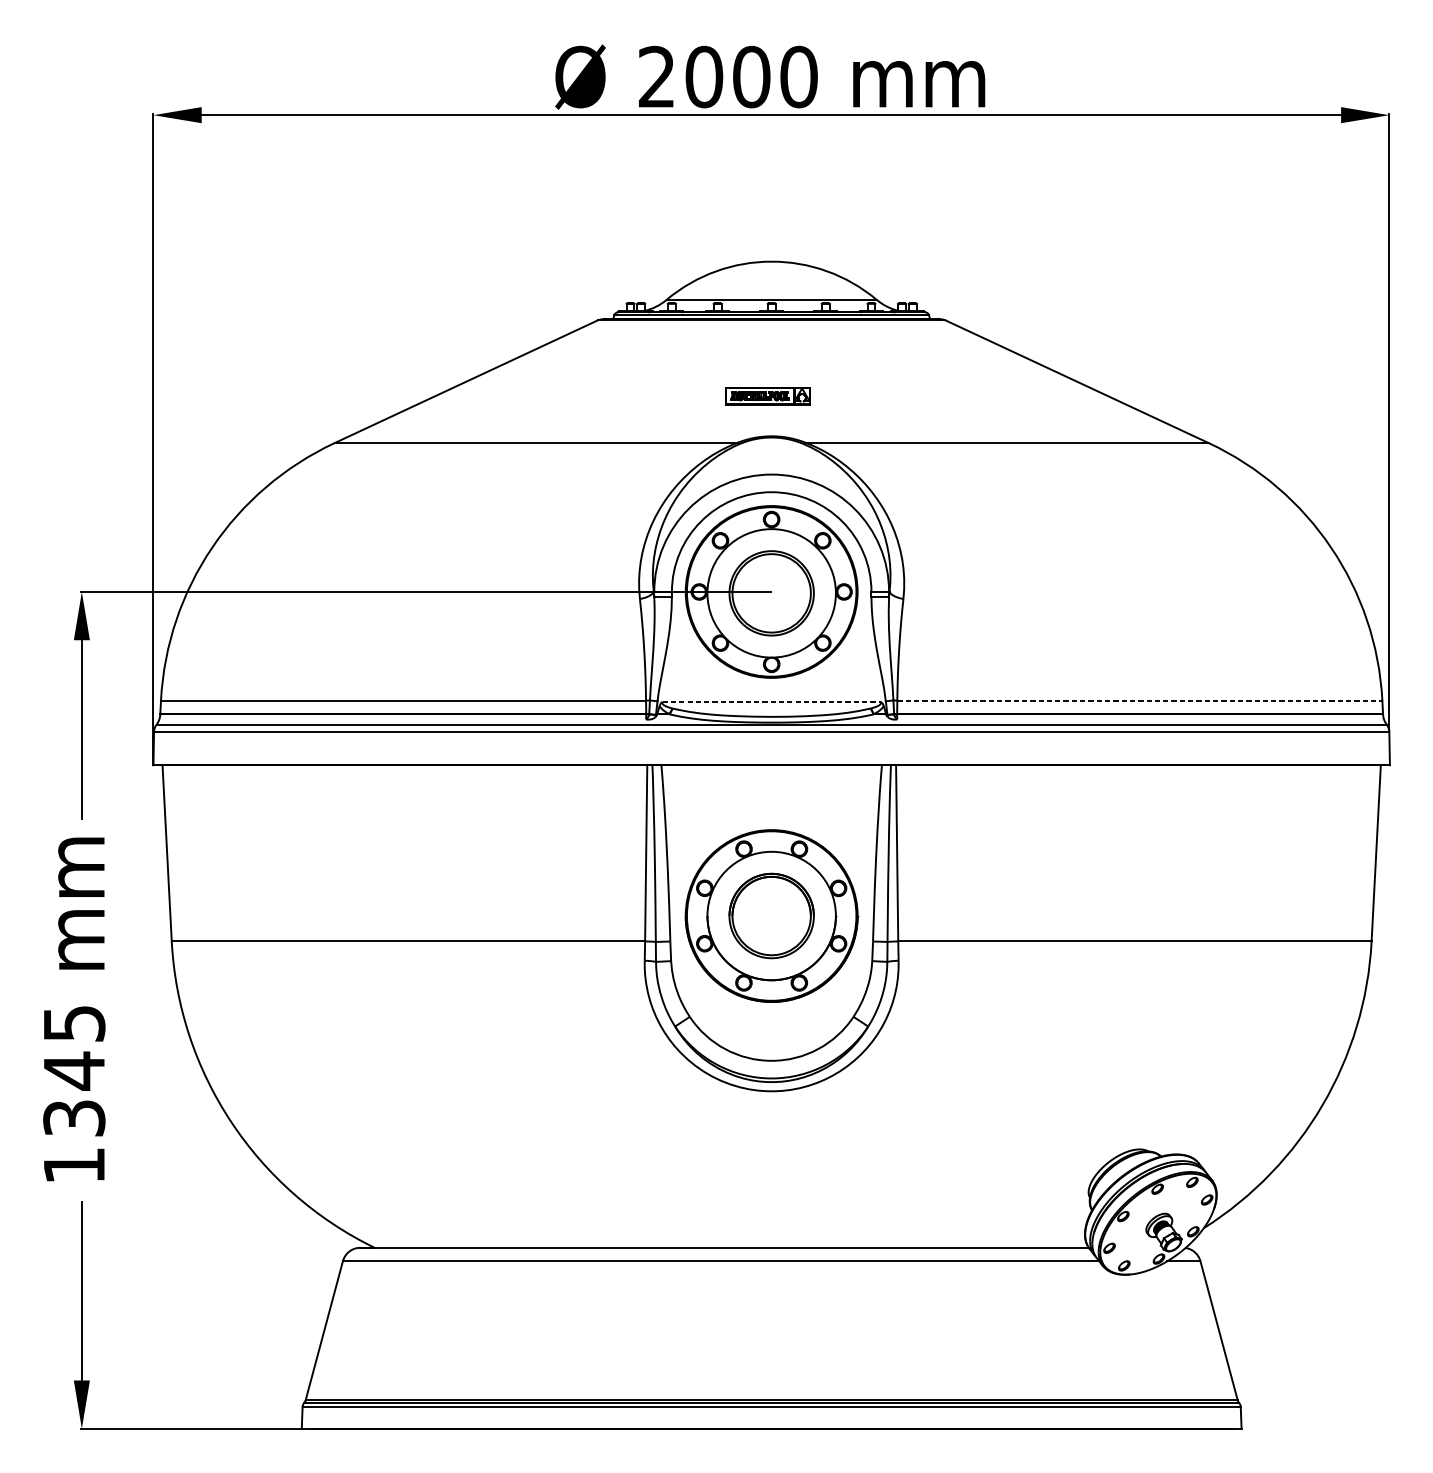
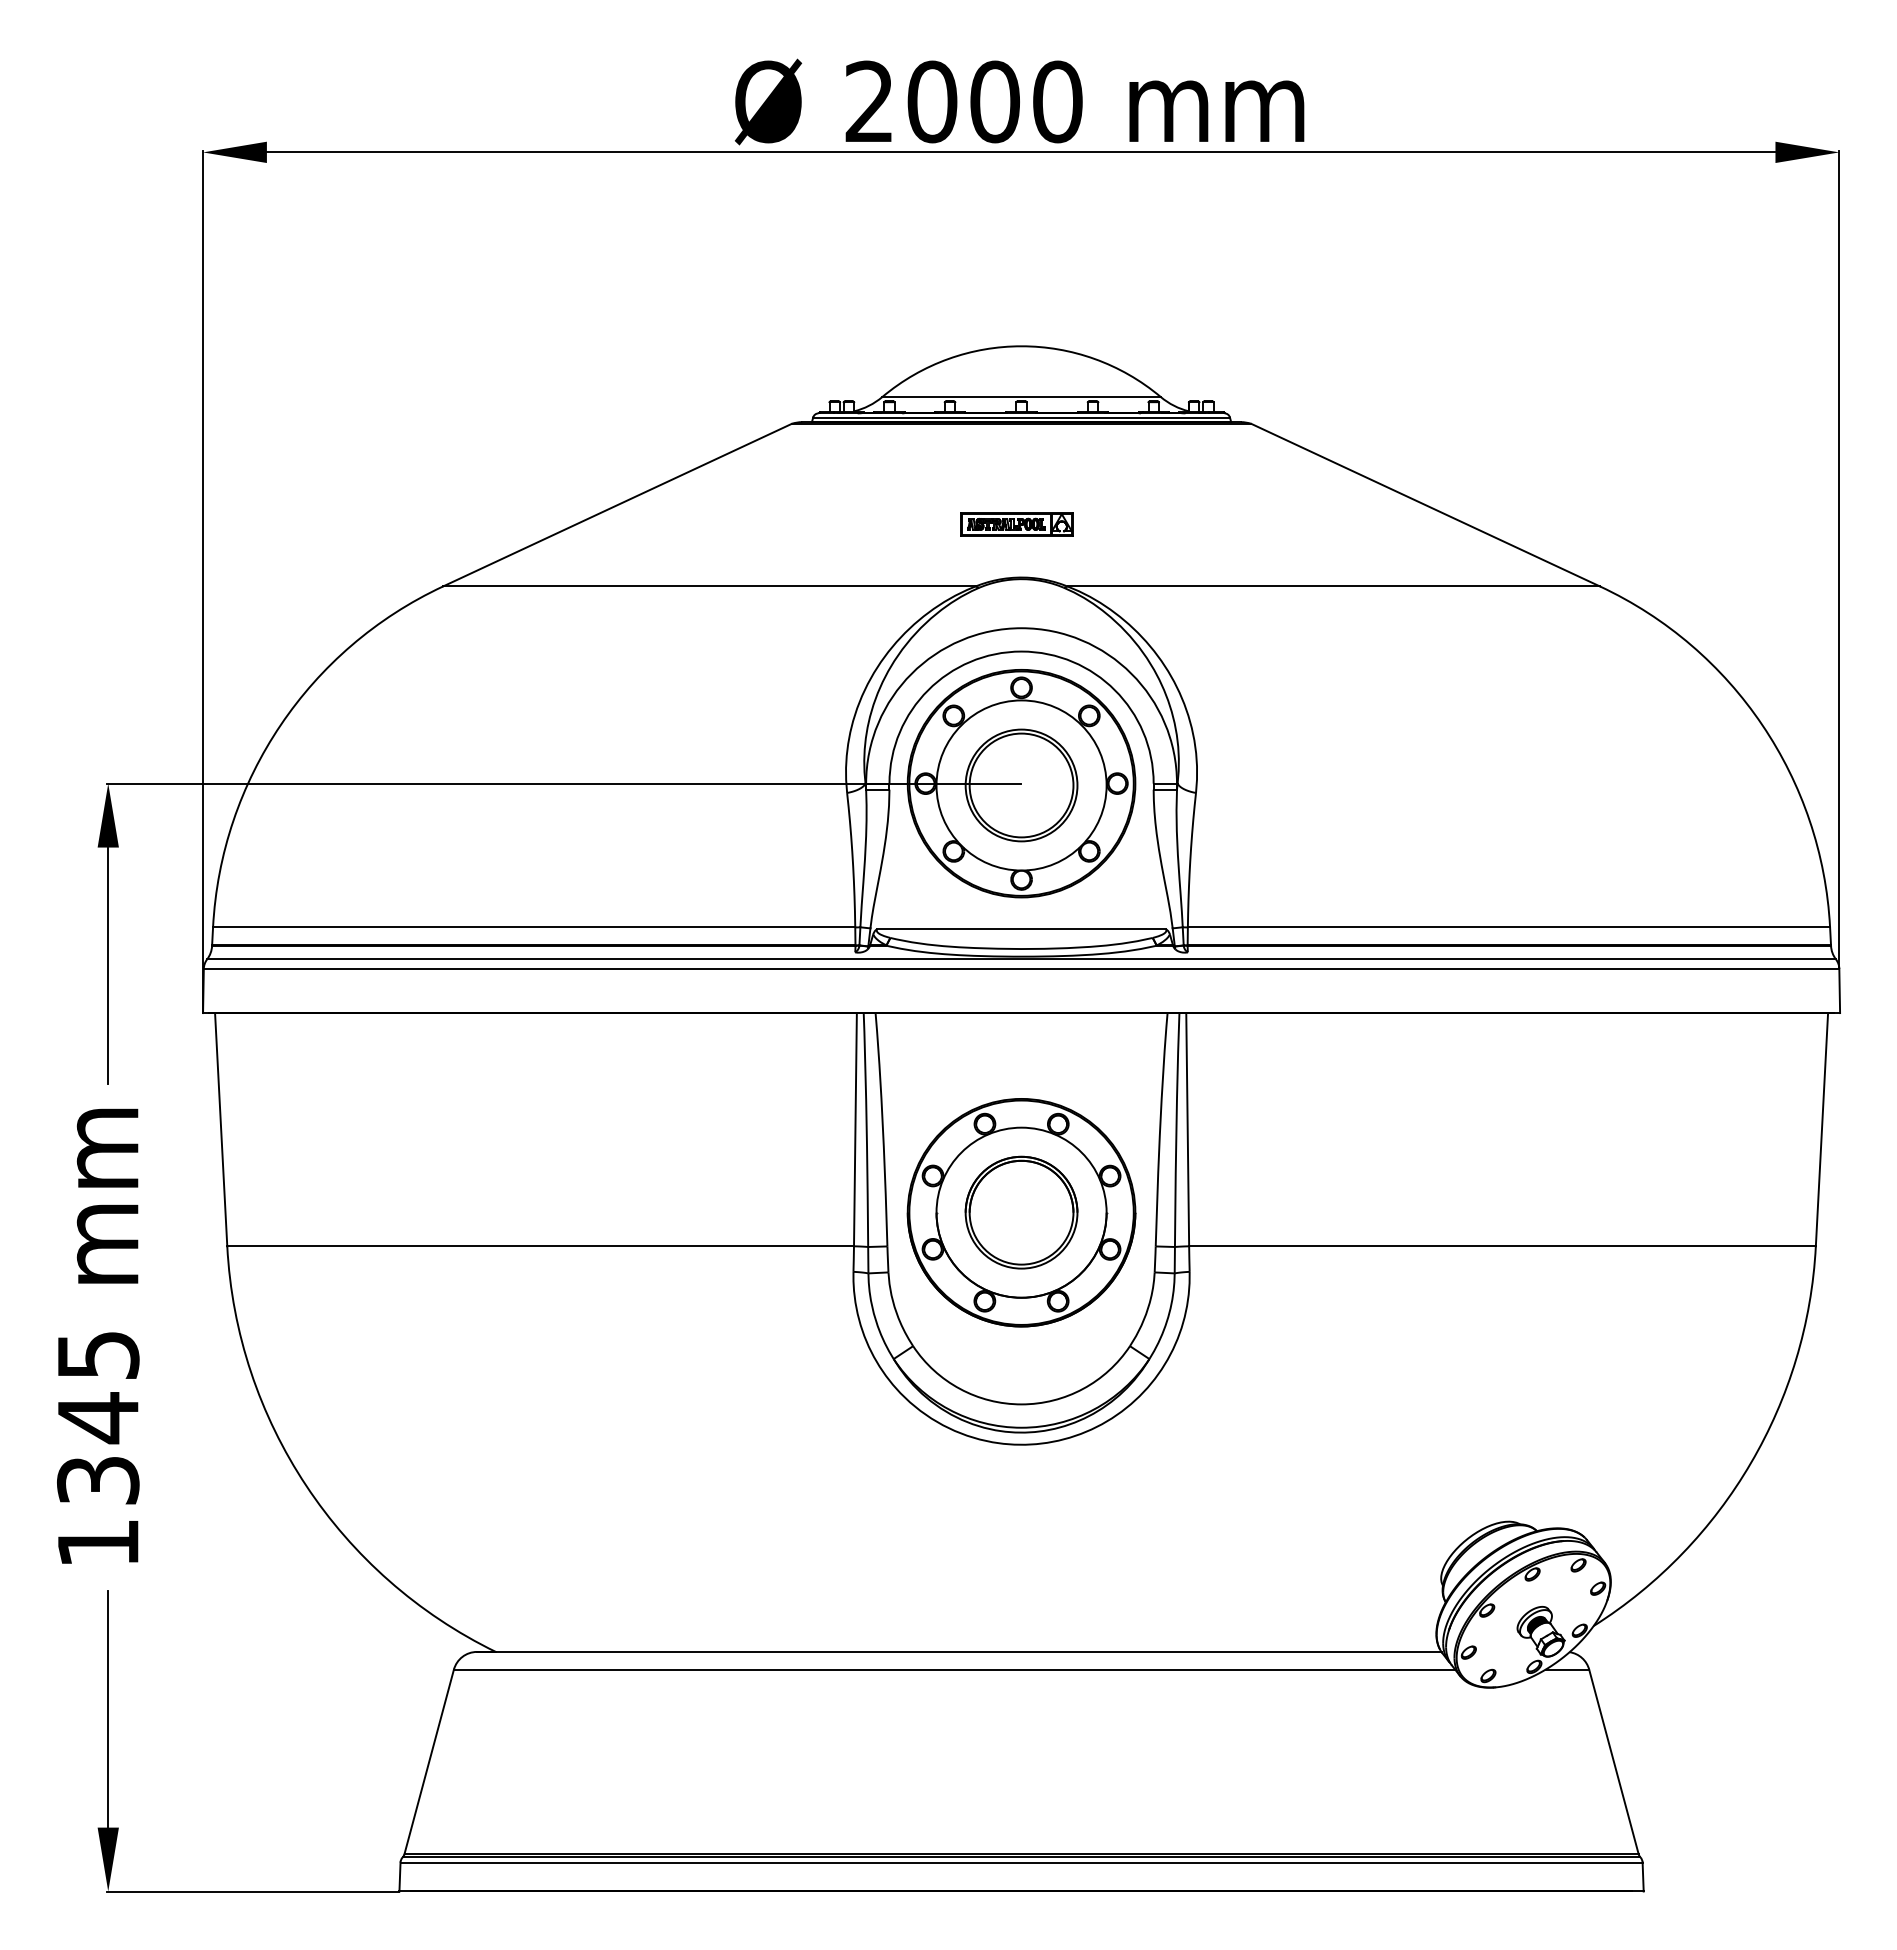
line: (1140, 700) -> (1509, 927), dashed -> solid
line: (772, 702) -> (1022, 929), dashed -> solid

